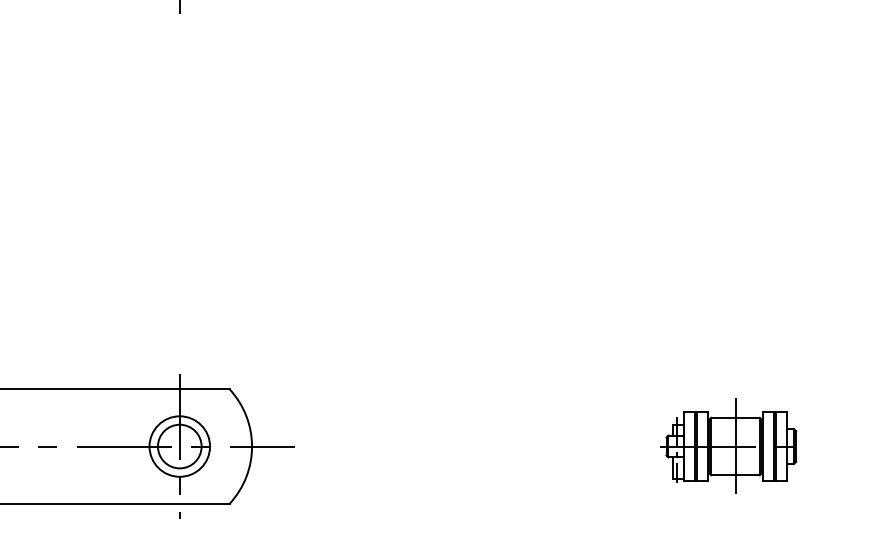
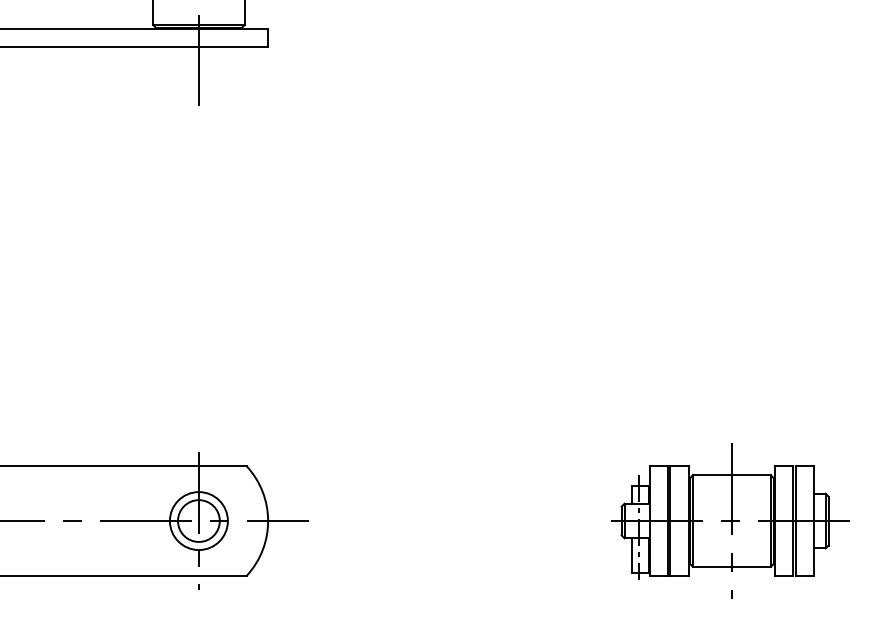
part: (734, 445) -> (730, 520), size x1.67

